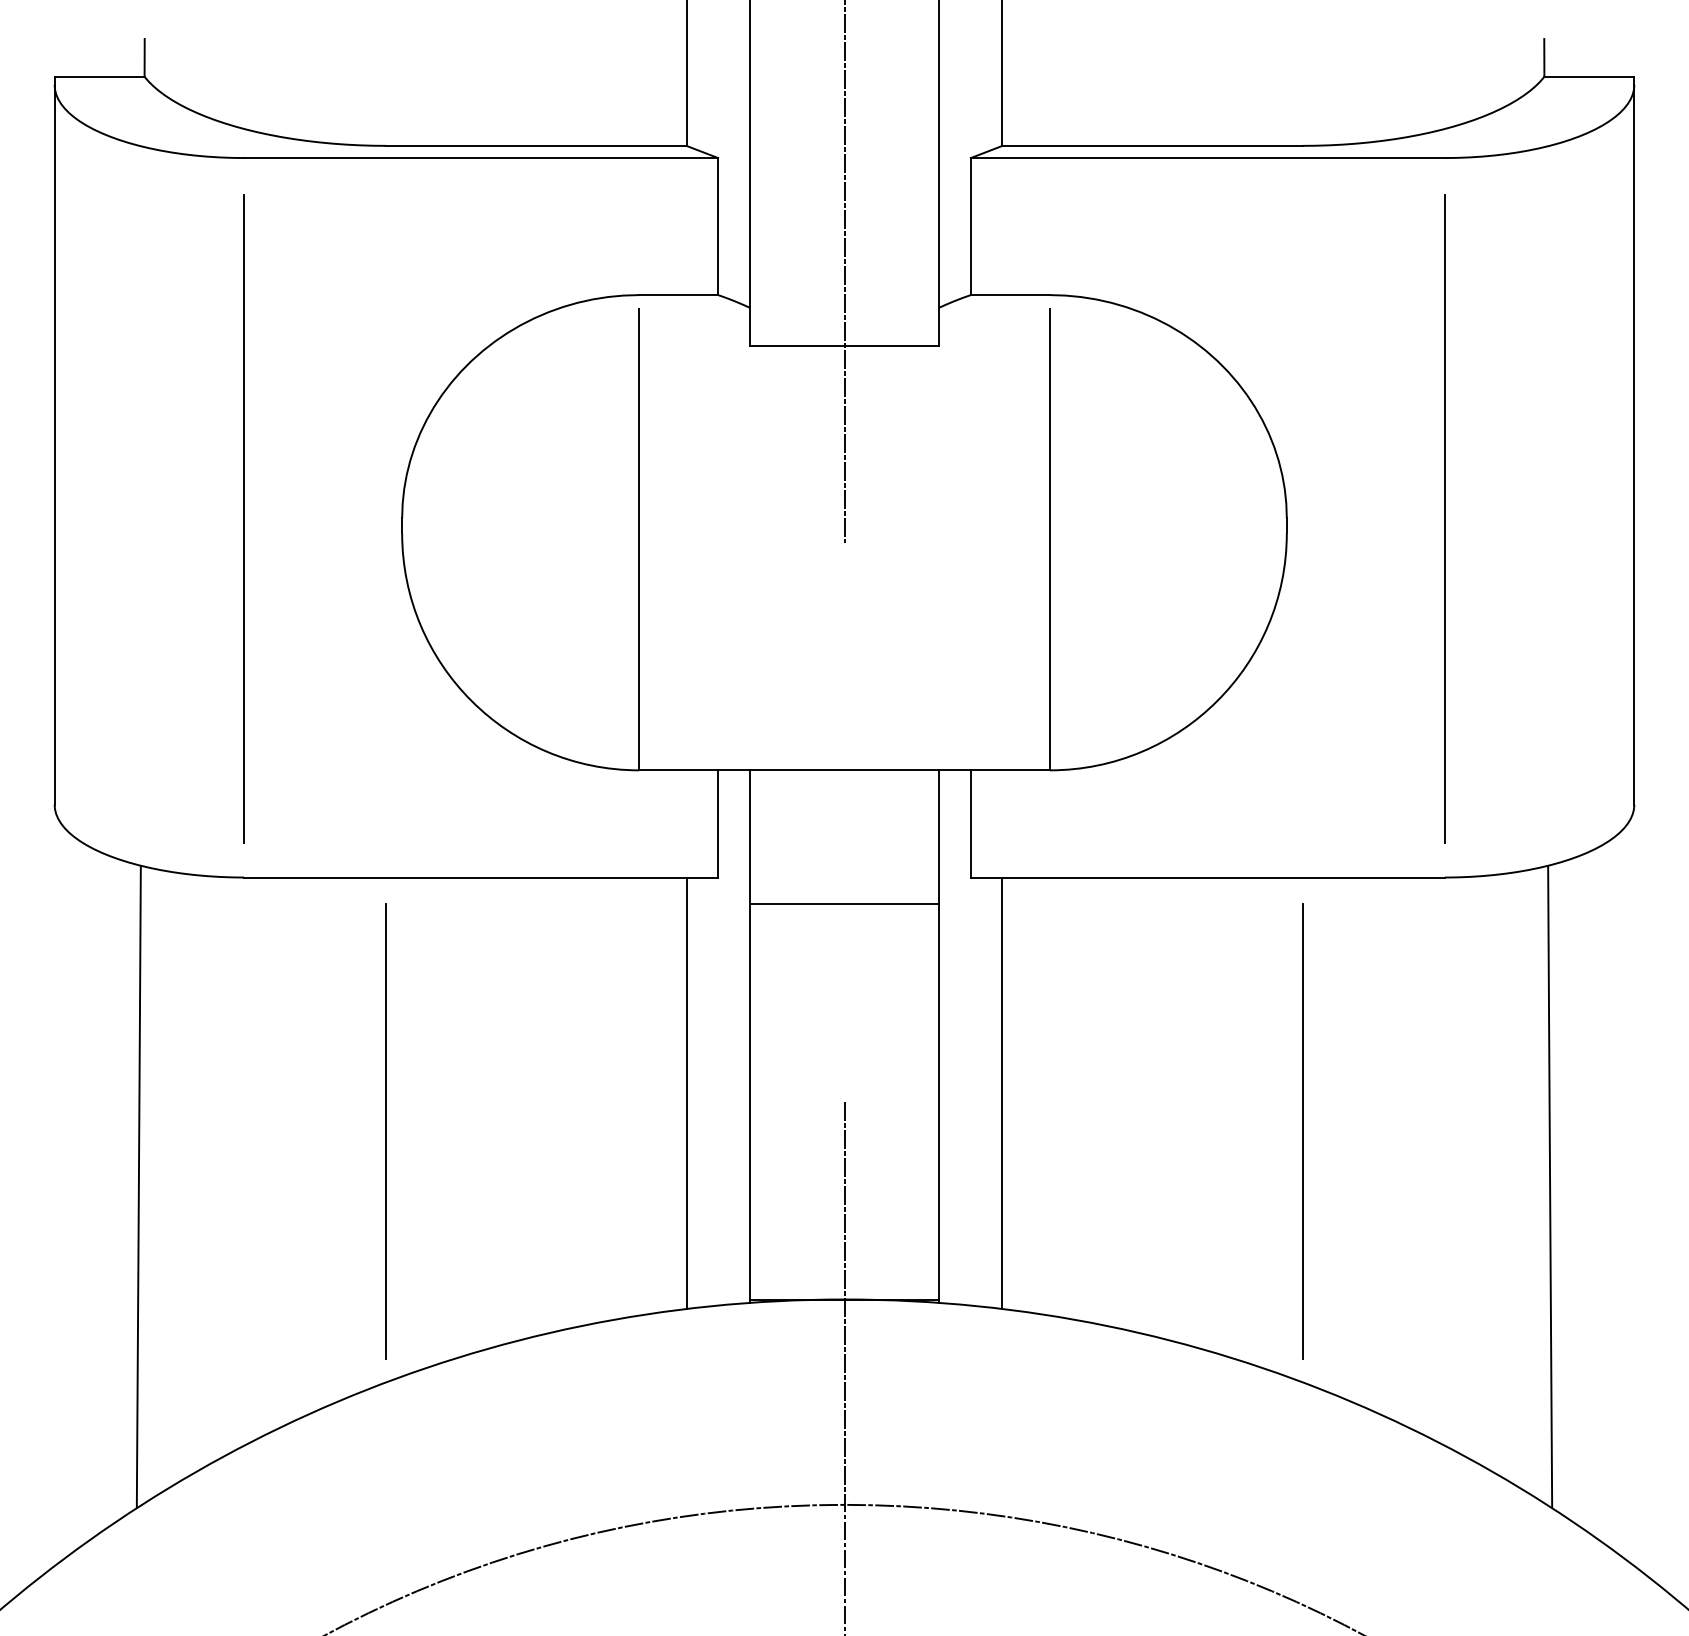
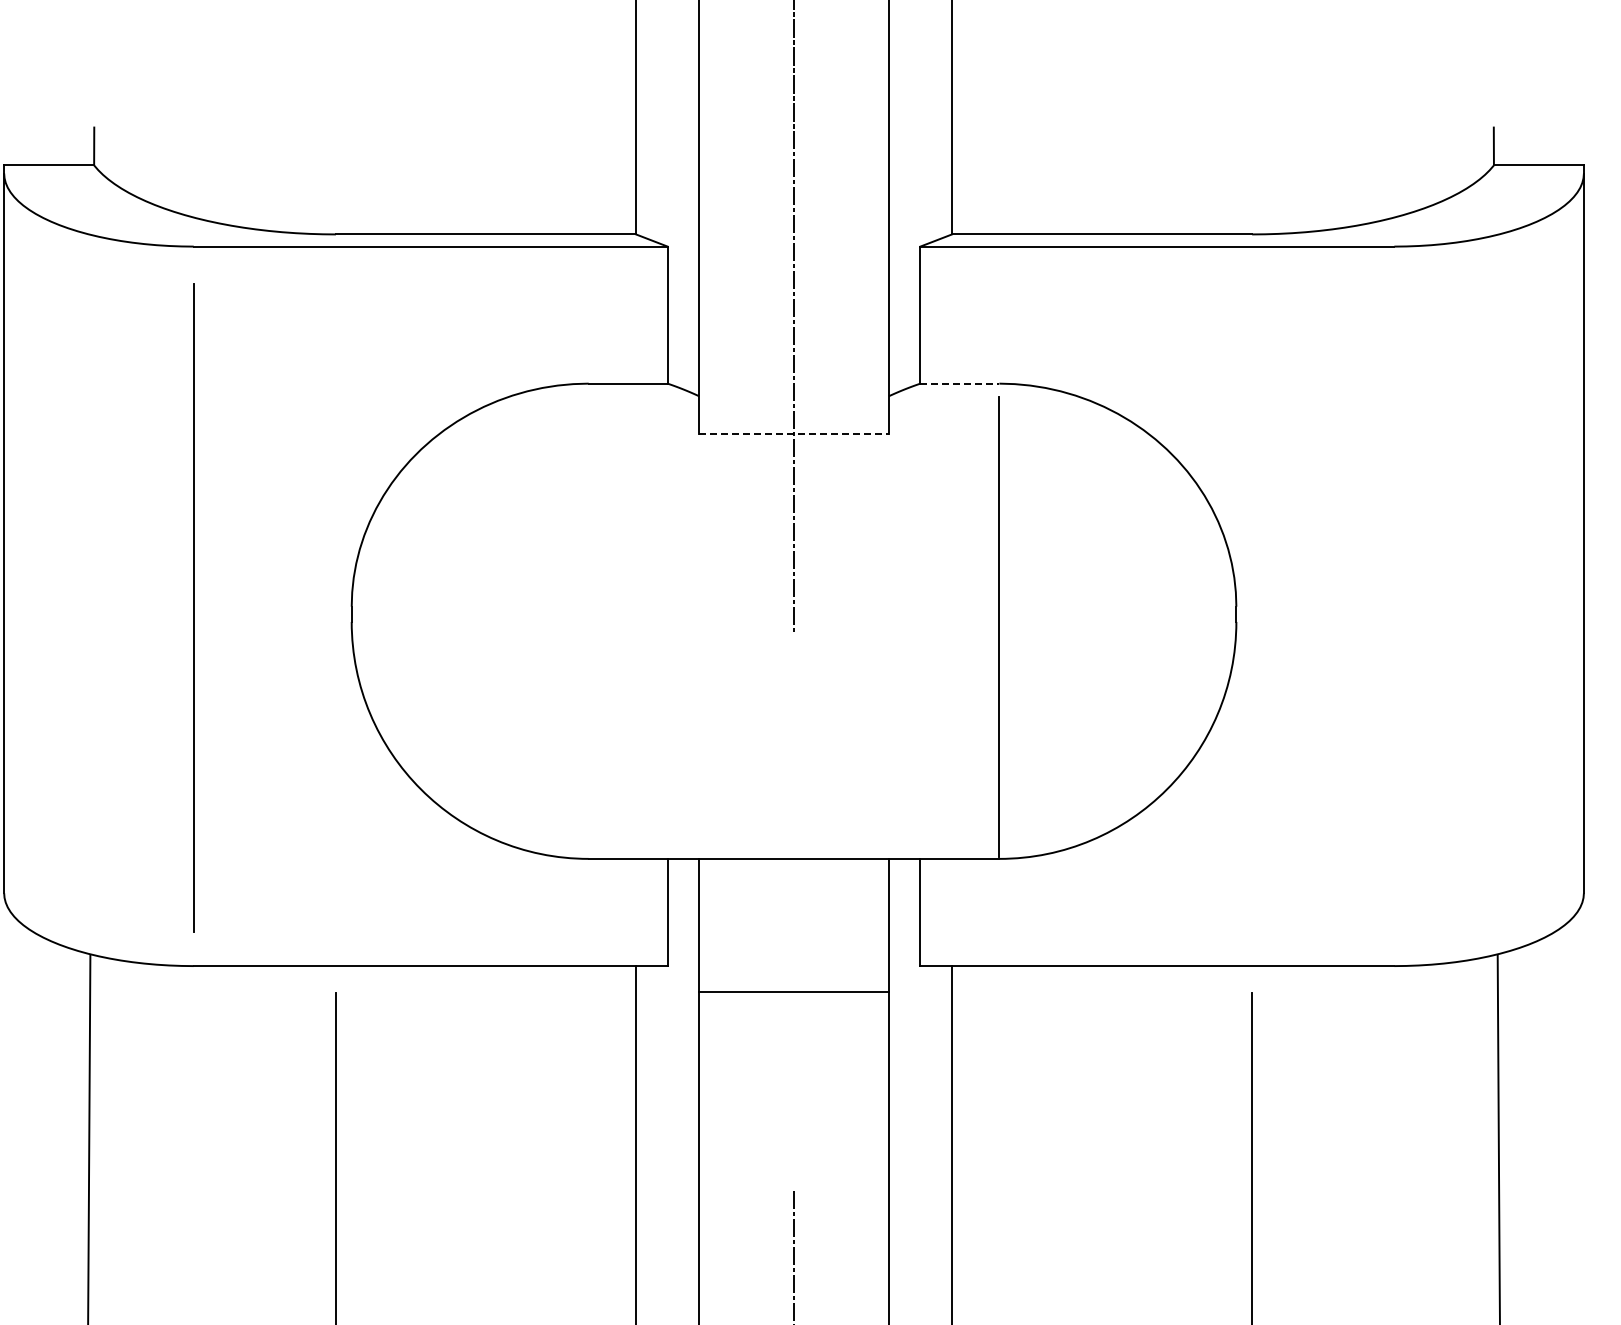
line: (1010, 295) -> (960, 384), solid -> dashed
line: (844, 345) -> (794, 434), solid -> dashed
line: (1444, 518) -> (1394, 607), removed
line: (639, 537) -> (589, 626), removed

